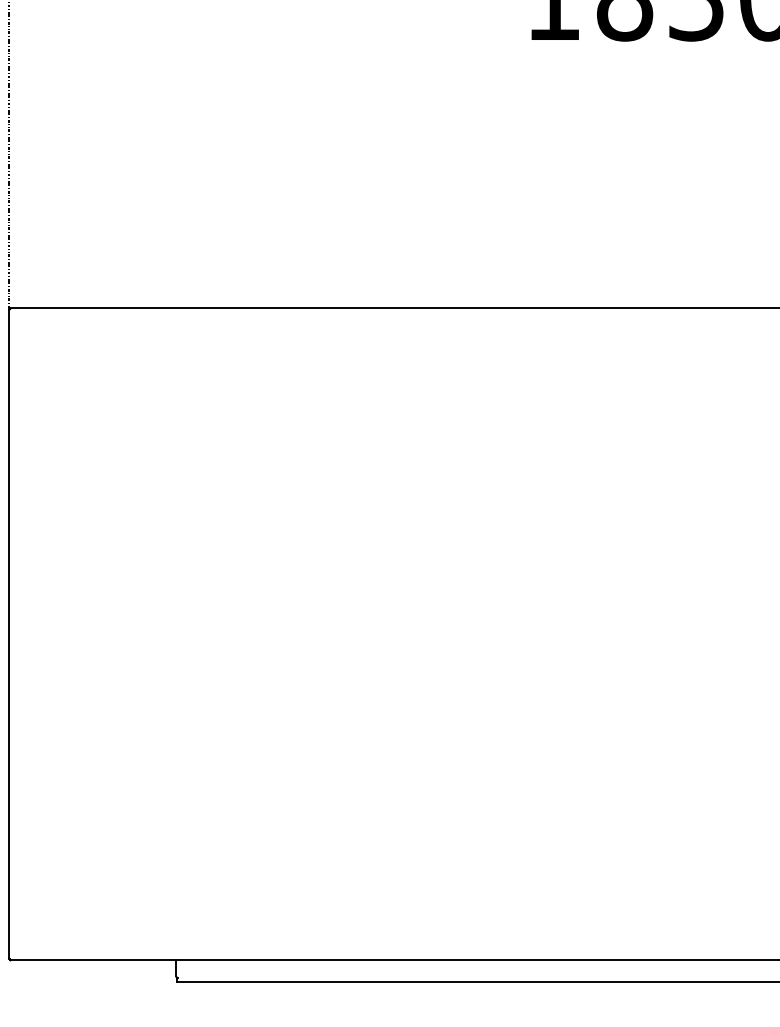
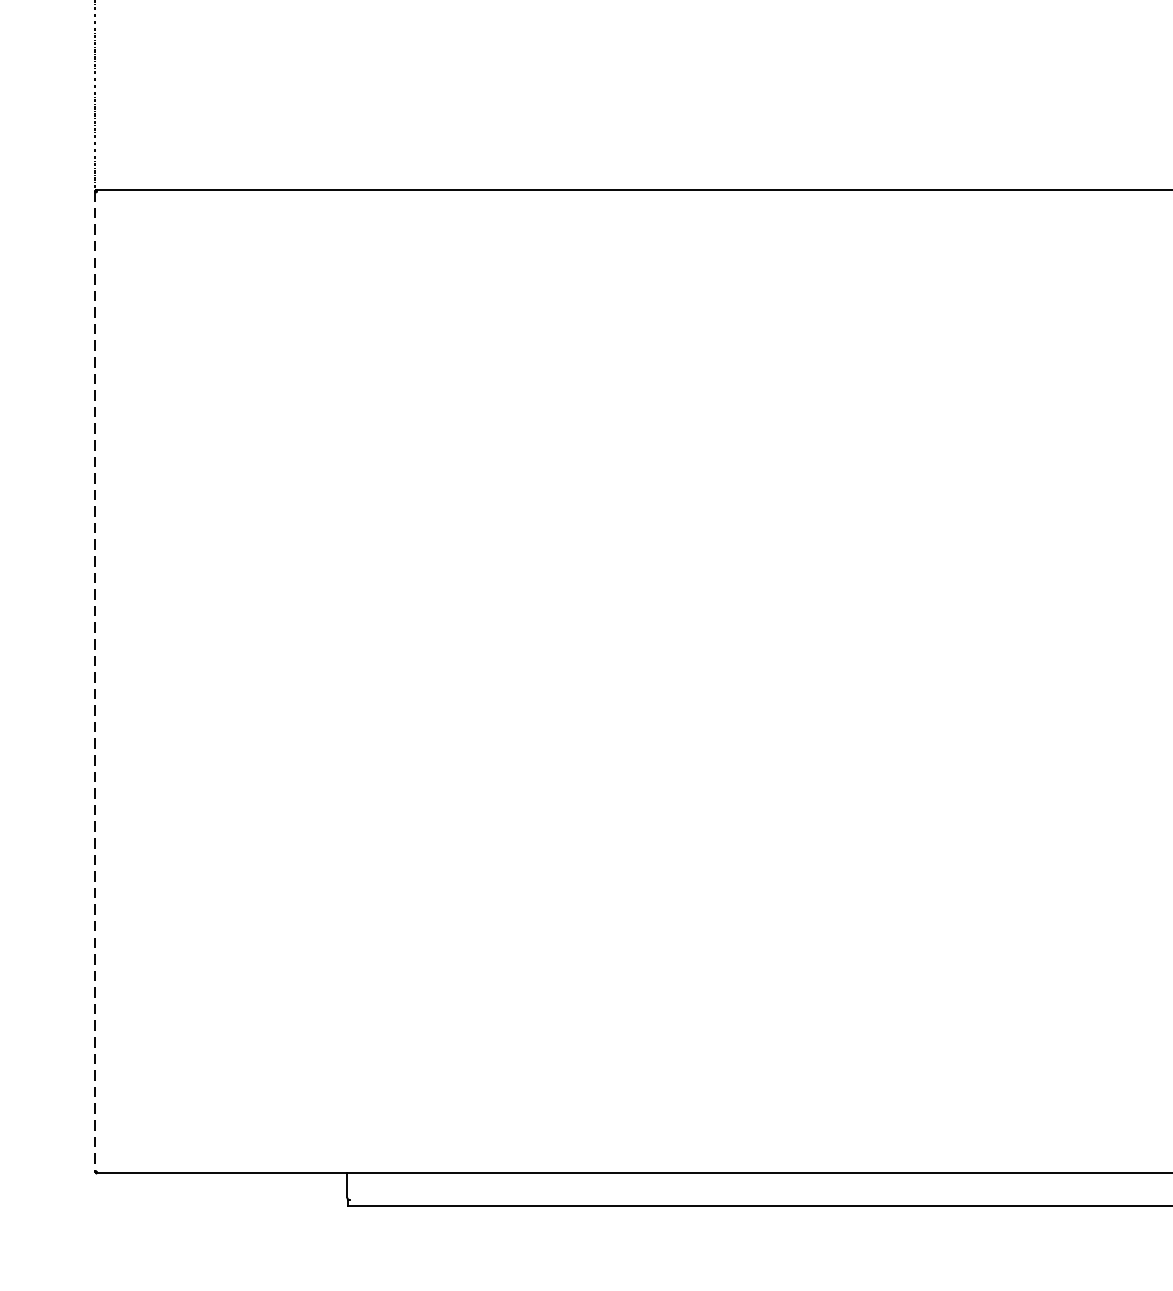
line: (8, 634) -> (94, 682), solid -> dashed

